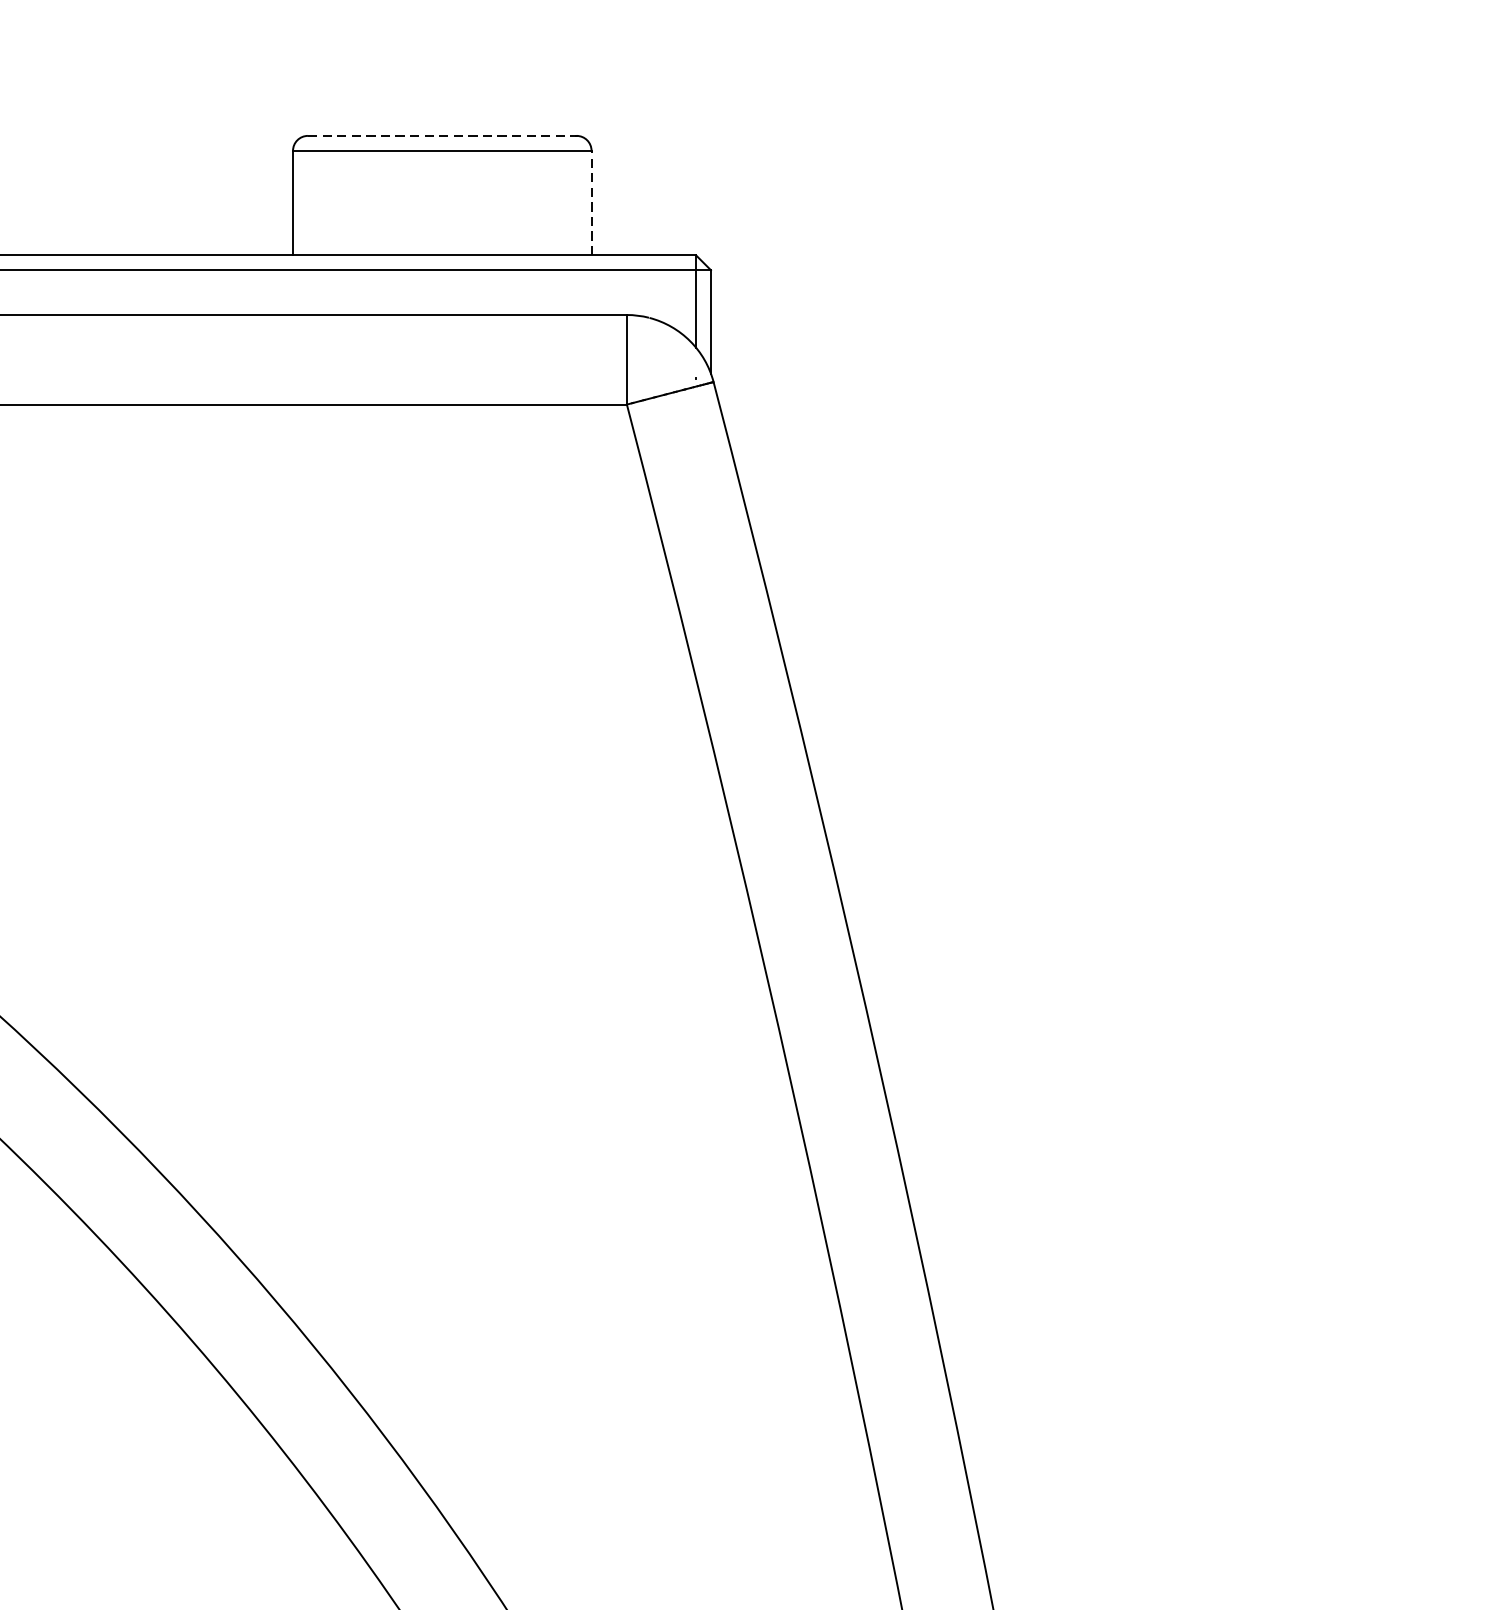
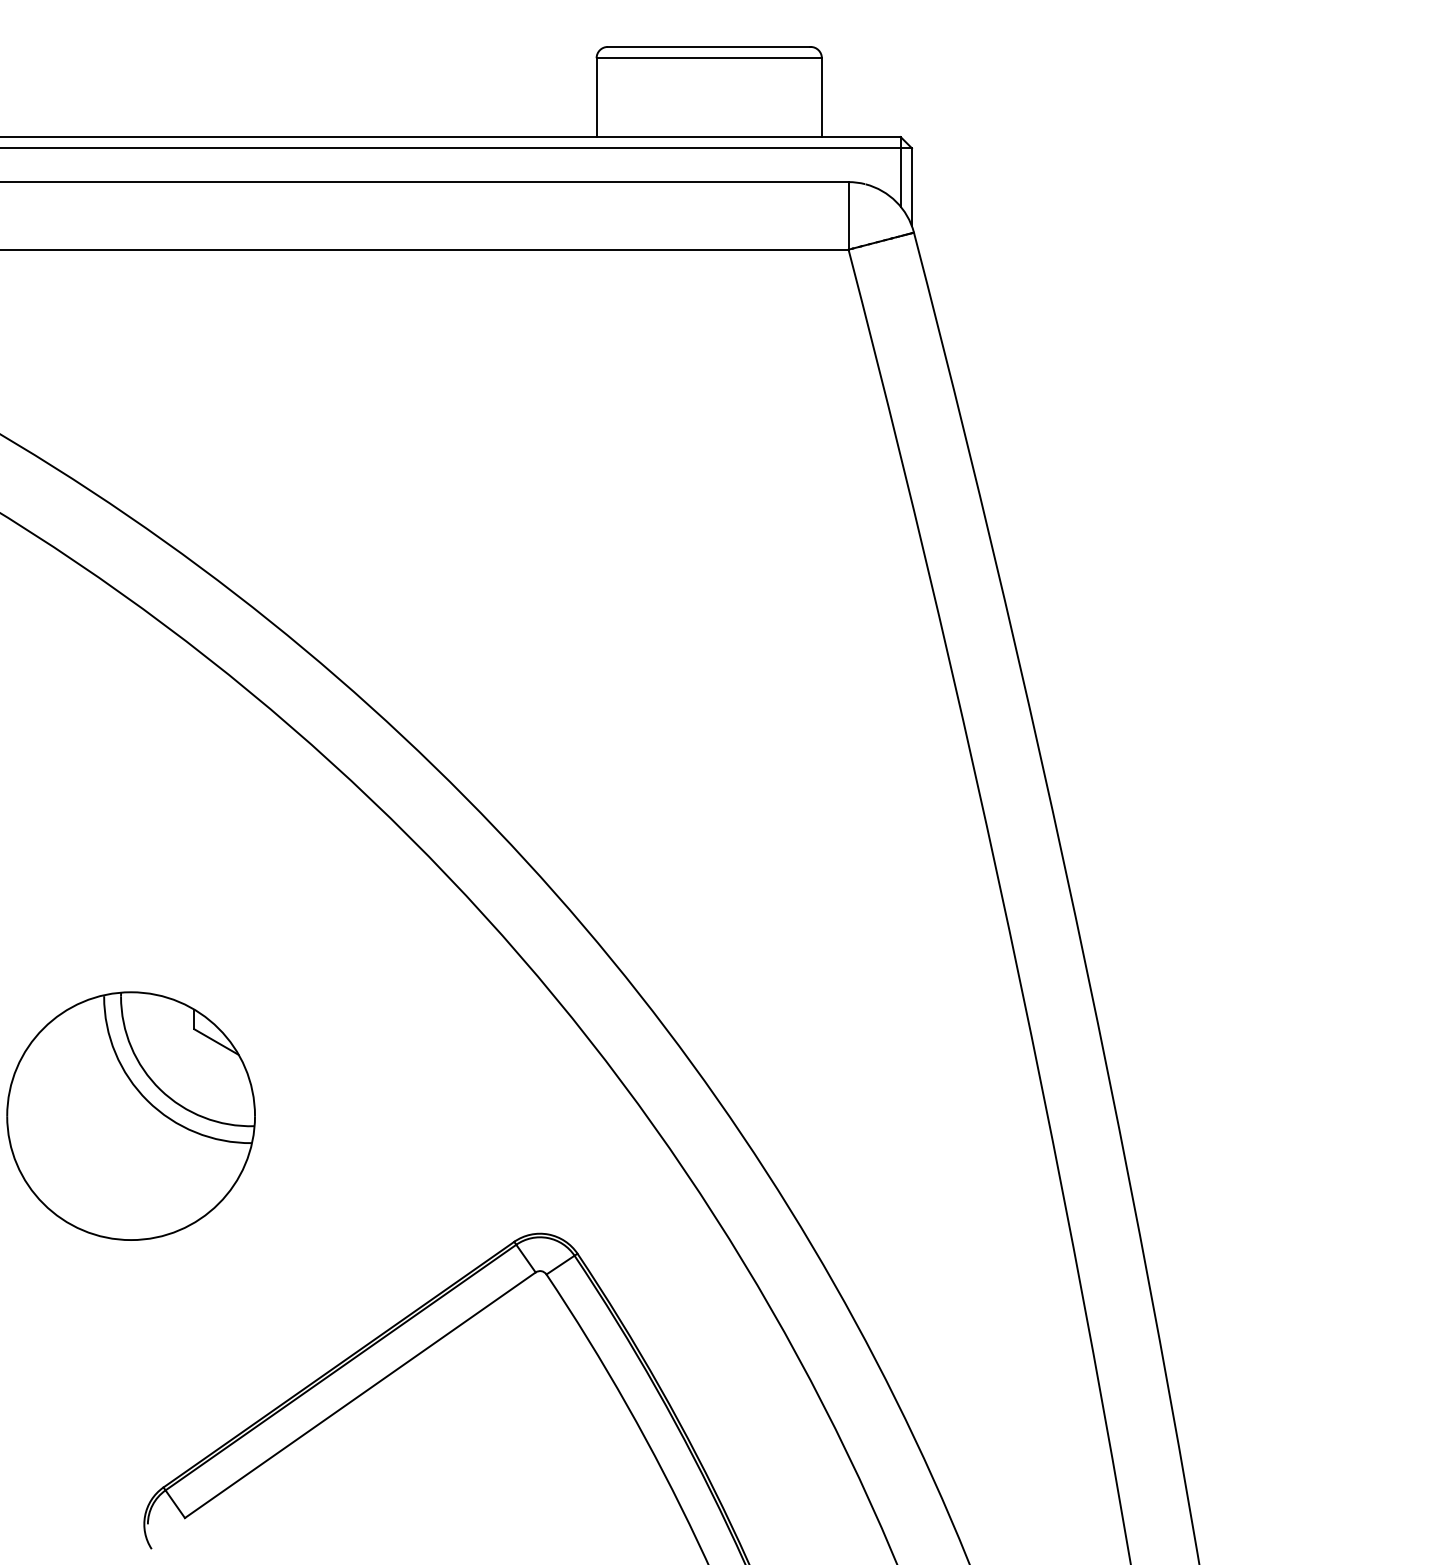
line: (442, 135) -> (709, 46), dashed -> solid
line: (591, 202) -> (821, 97), dashed -> solid

